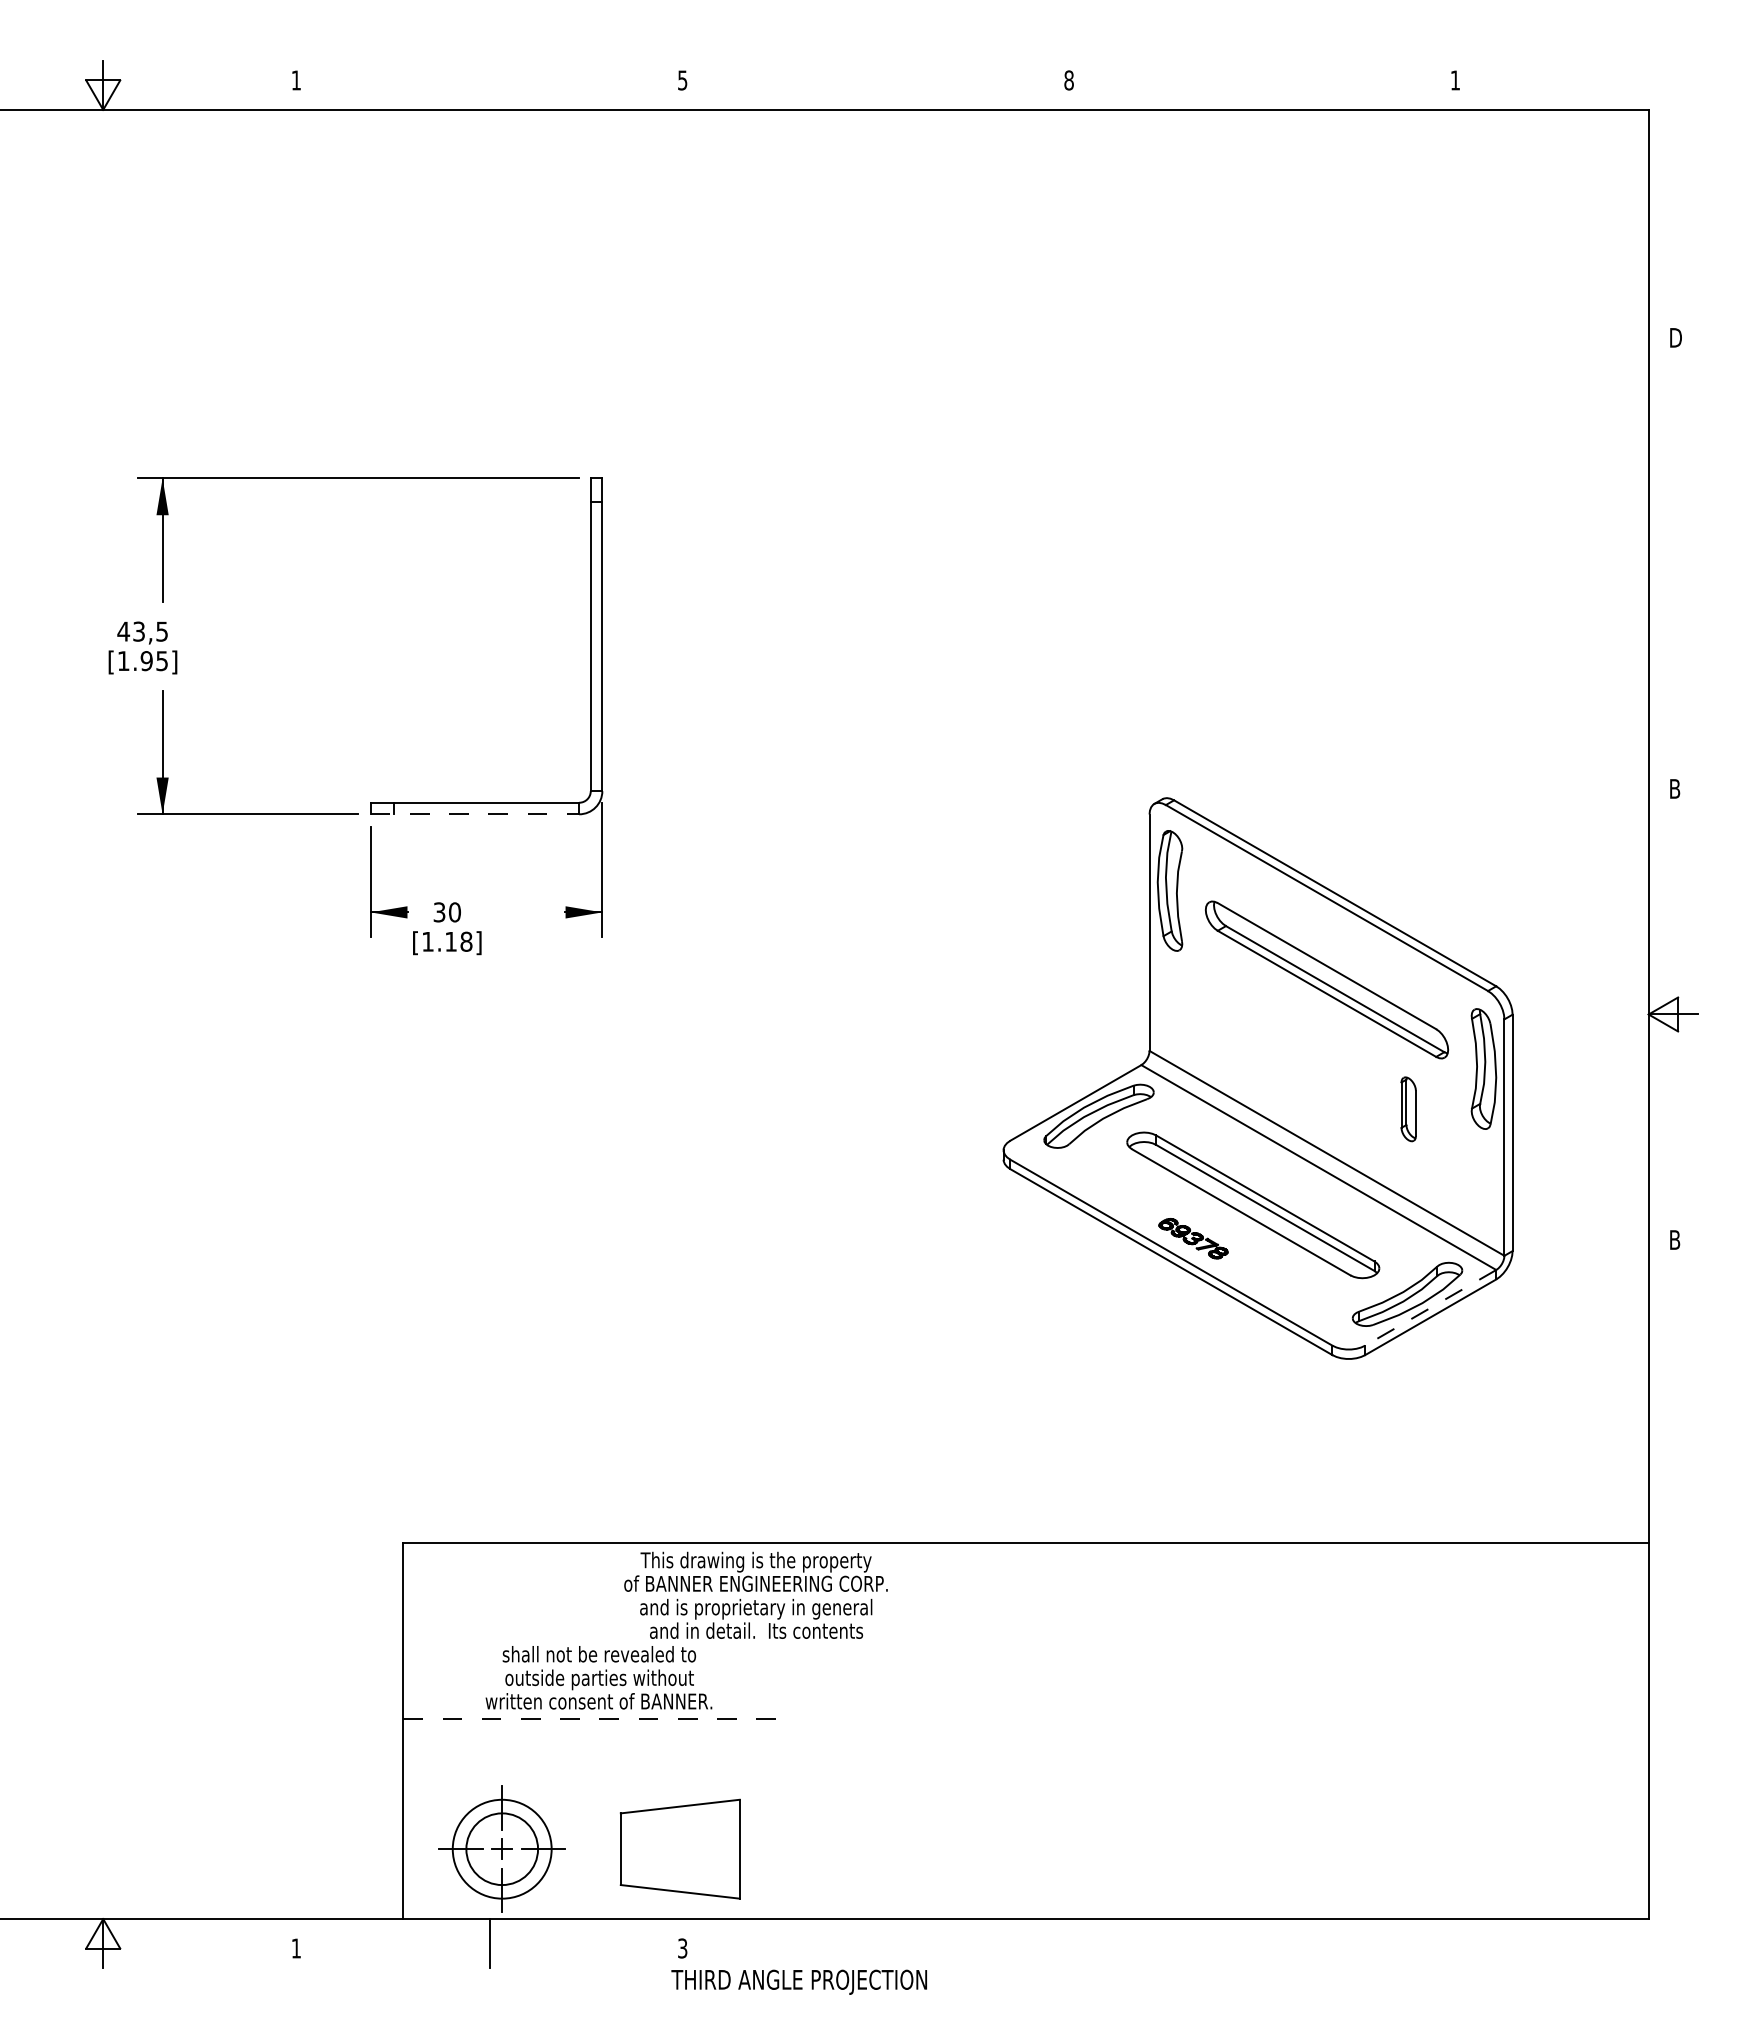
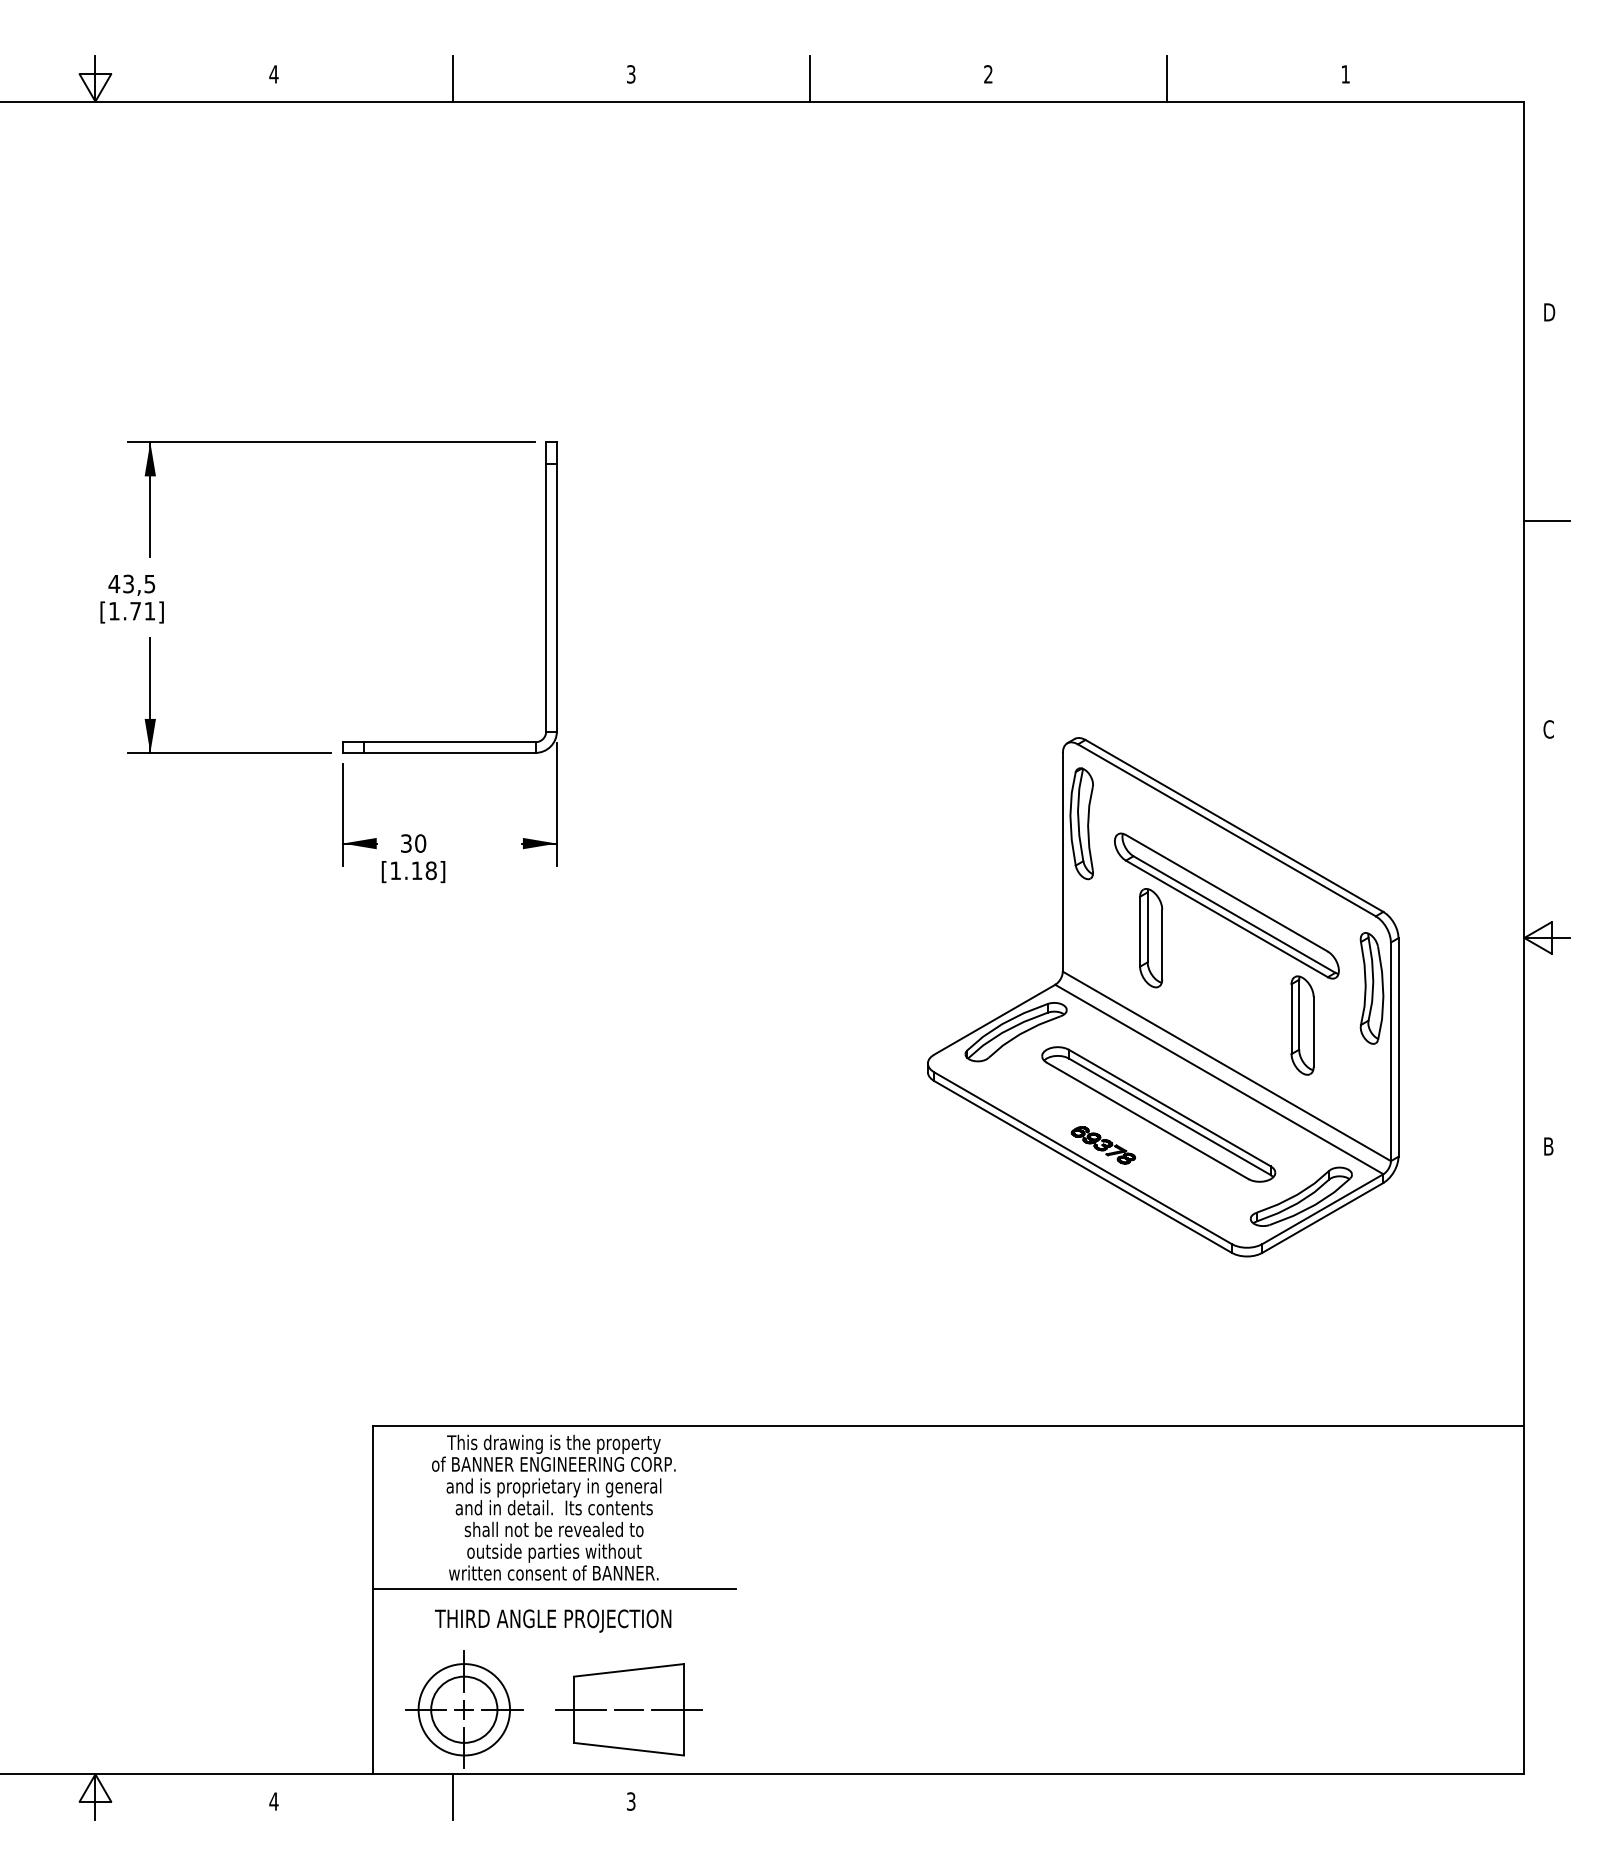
text: (682, 79) -> (631, 73), 5 -> 3
text: (296, 80) -> (274, 74), 1 -> 4
text: (1068, 80) -> (987, 74), 8 -> 2
line: (489, 84) -> (452, 78), added
line: (875, 84) -> (809, 78), added
line: (1262, 84) -> (1167, 78), added
line: (1672, 563) -> (1546, 521), added
text: (153, 661) -> (141, 611), [1.95] -> [1.71]
text: (1674, 788) -> (1548, 729), B -> C
line: (475, 814) -> (439, 753), dashed -> solid
part: (1244, 1014) -> (1150, 938), added
part: (1408, 1109) -> (1302, 1025), size x1.67
line: (1430, 1307) -> (1322, 1208), dashed -> solid
text: (755, 1594) -> (553, 1474), moved
line: (599, 1719) -> (554, 1589), dashed -> solid
line: (628, 1849) -> (581, 1710), added
line: (679, 1849) -> (628, 1710), added
line: (731, 1849) -> (676, 1710), added
text: (296, 1948) -> (274, 1801), 1 -> 4
text: (798, 1981) -> (552, 1620), moved

